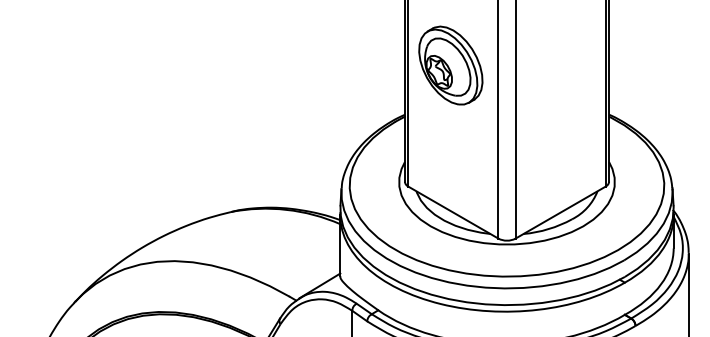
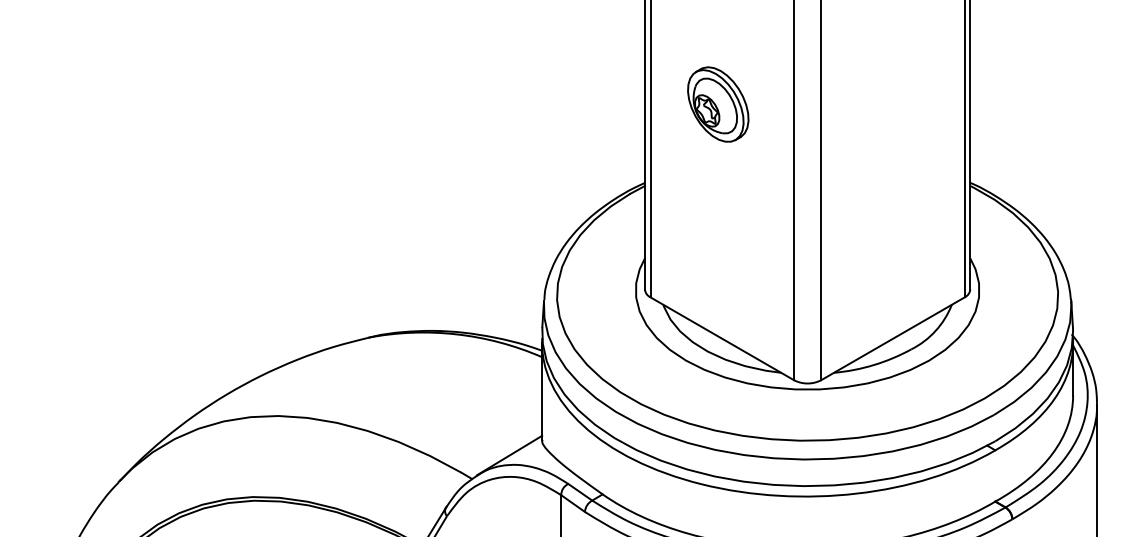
part: (450, 65) -> (717, 104), size x0.6

